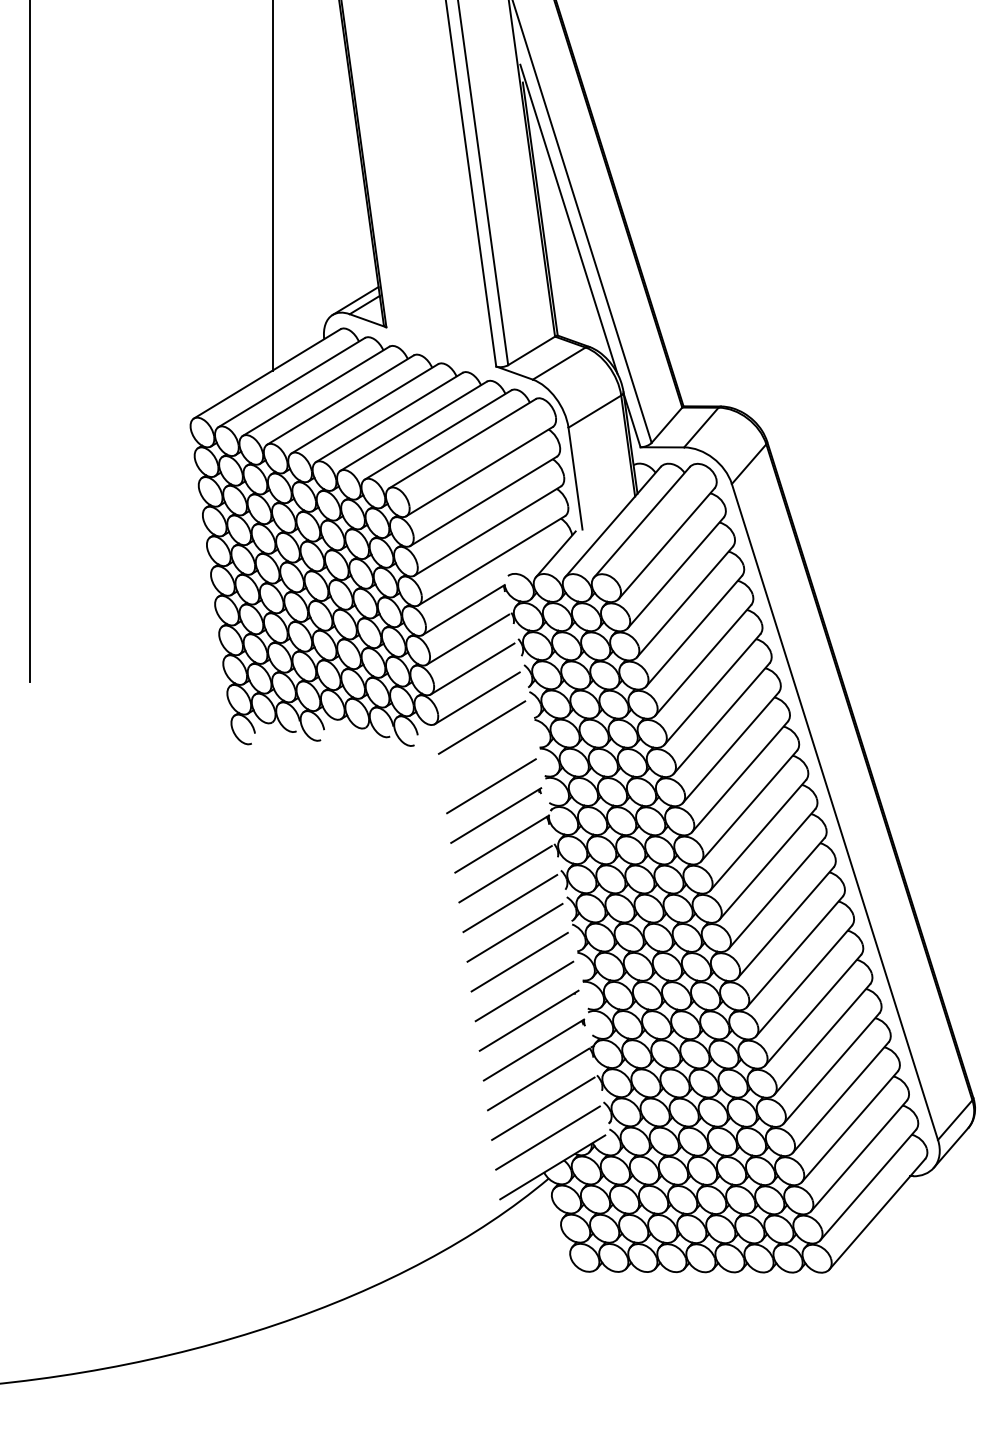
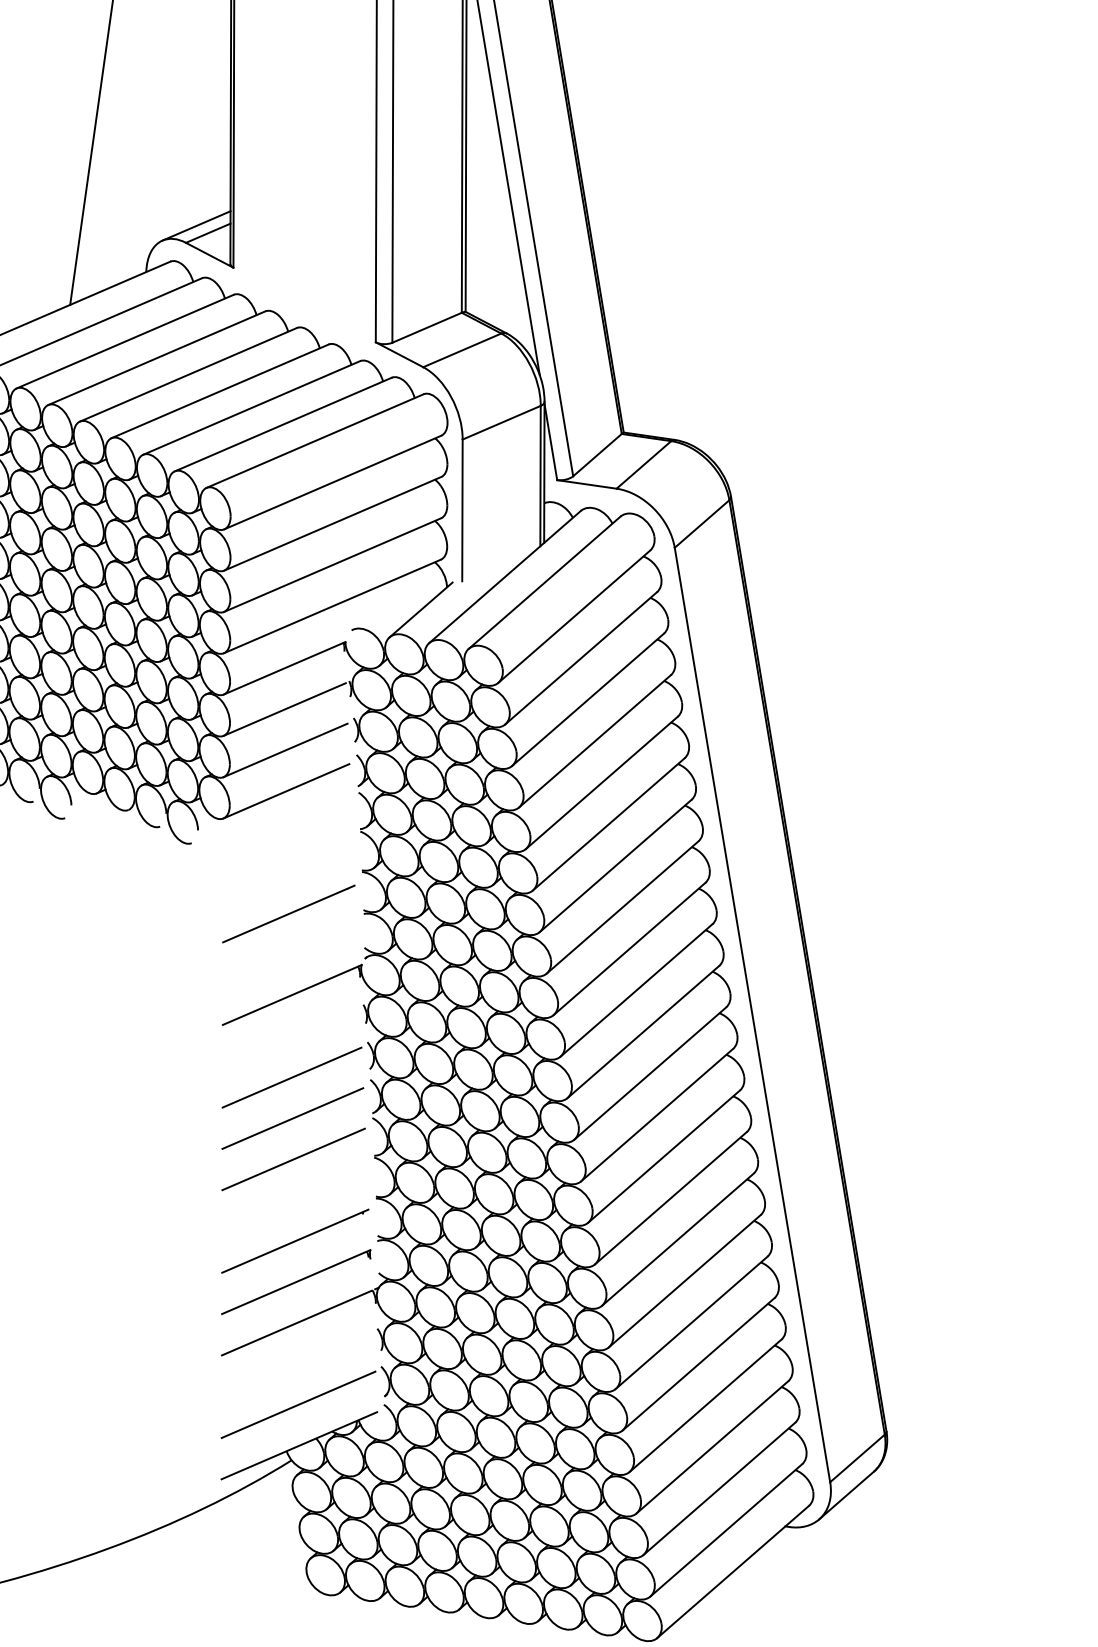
line: (481, 727) -> (286, 831), removed
part: (496, 815) -> (290, 954), removed
line: (505, 874) -> (291, 1037), removed
line: (524, 991) -> (294, 1200), removed
line: (543, 1108) -> (298, 1363), removed

